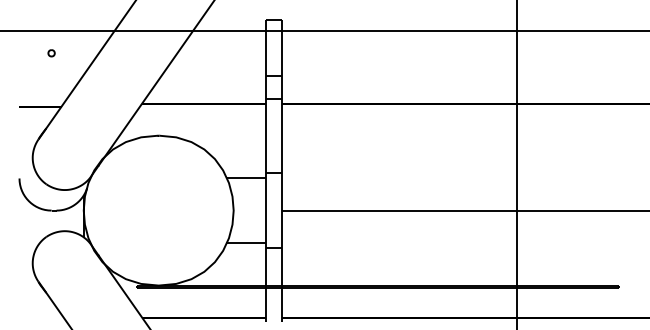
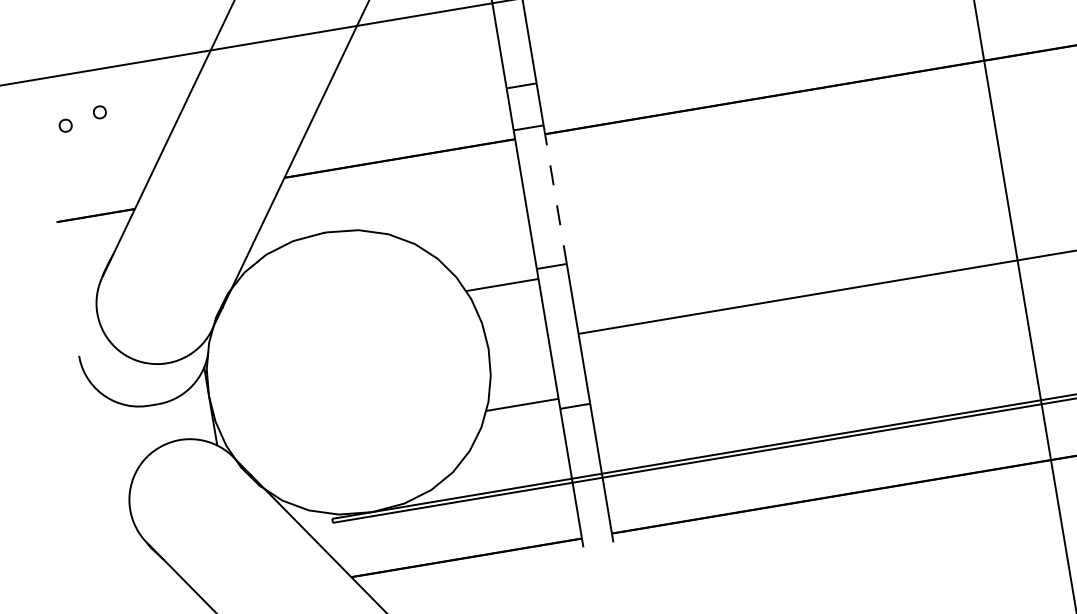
part: (32, 57) -> (65, 126), added
line: (281, 136) -> (554, 195), solid -> dashed

